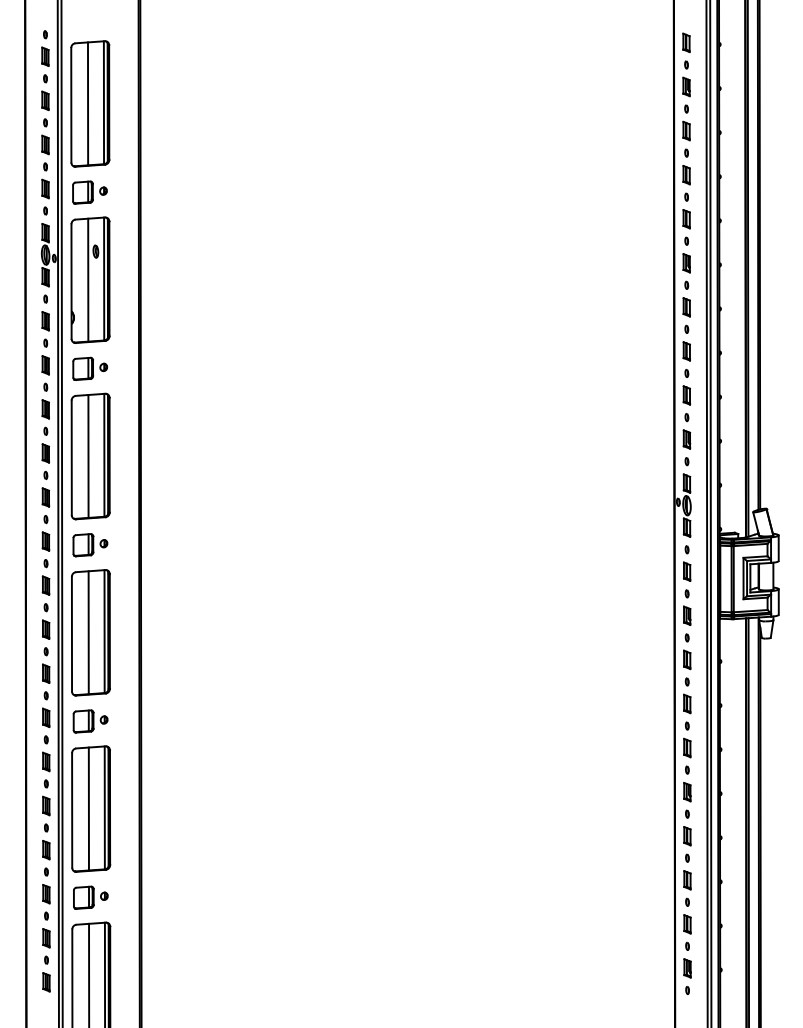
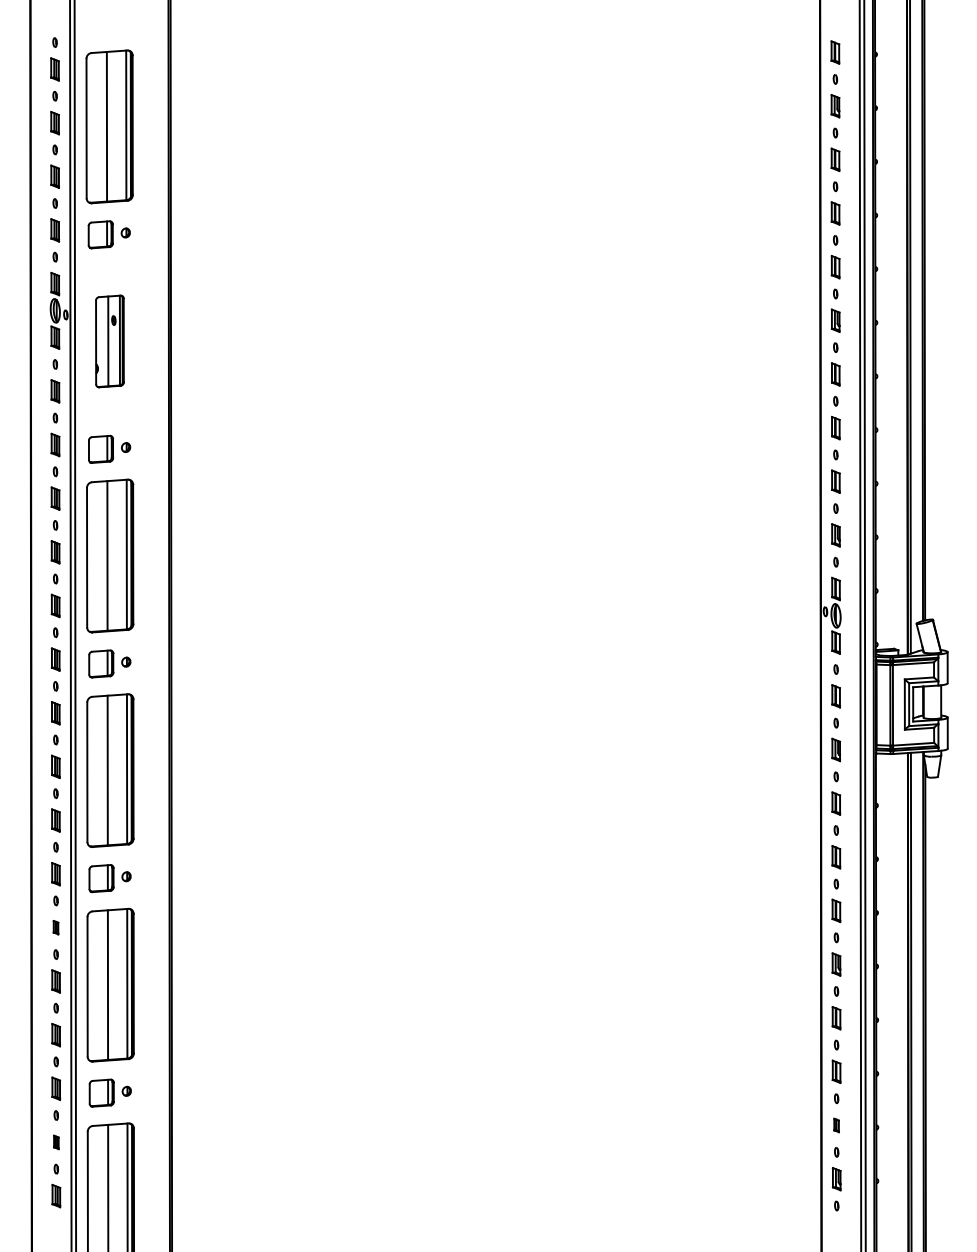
part: (90, 280) -> (109, 341), size x0.6
part: (45, 761) -> (55, 927), size x0.6
part: (687, 924) -> (836, 1125), size x0.6
part: (46, 938) -> (56, 1142), size x0.6

